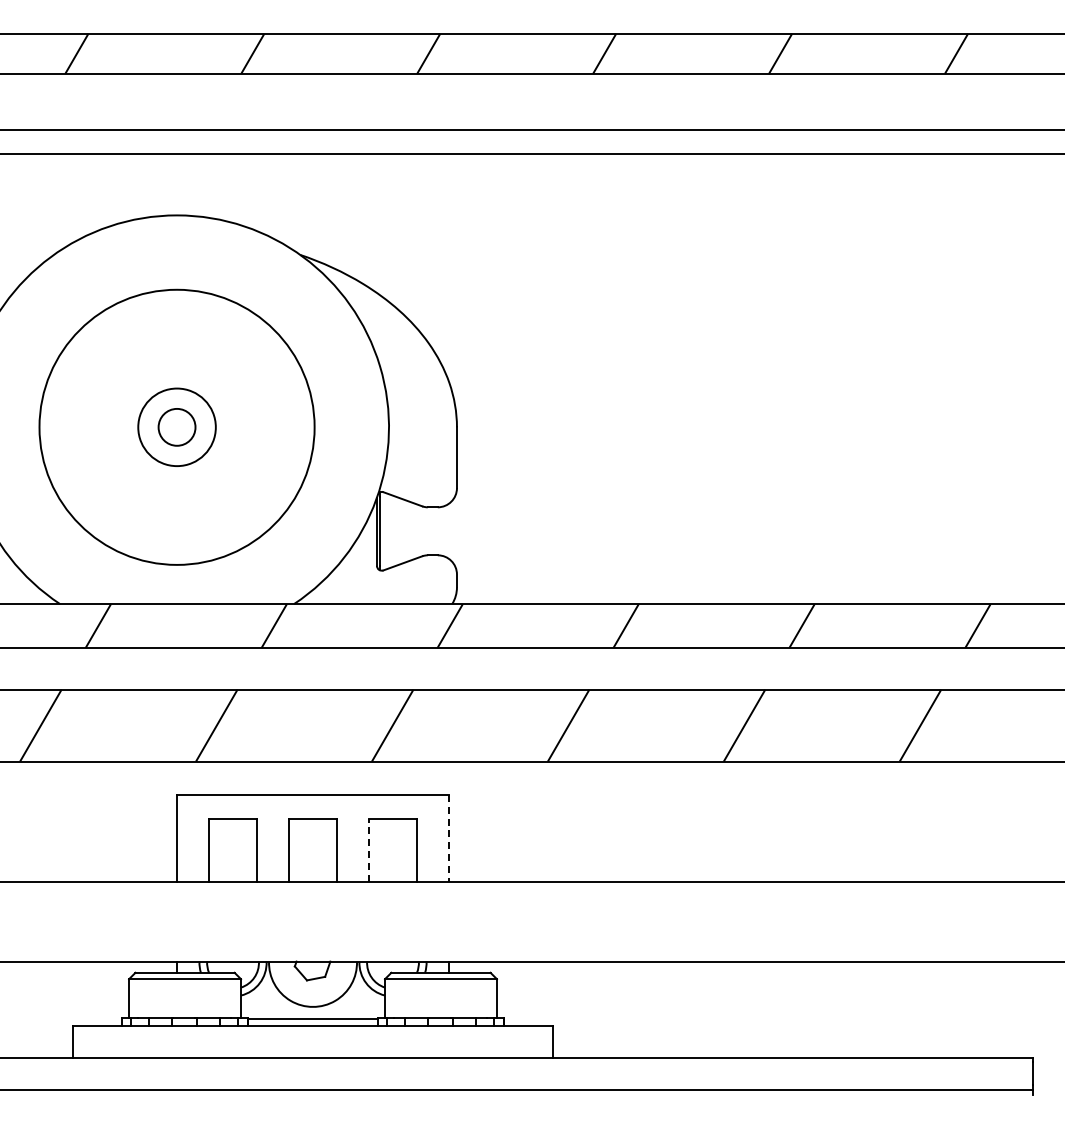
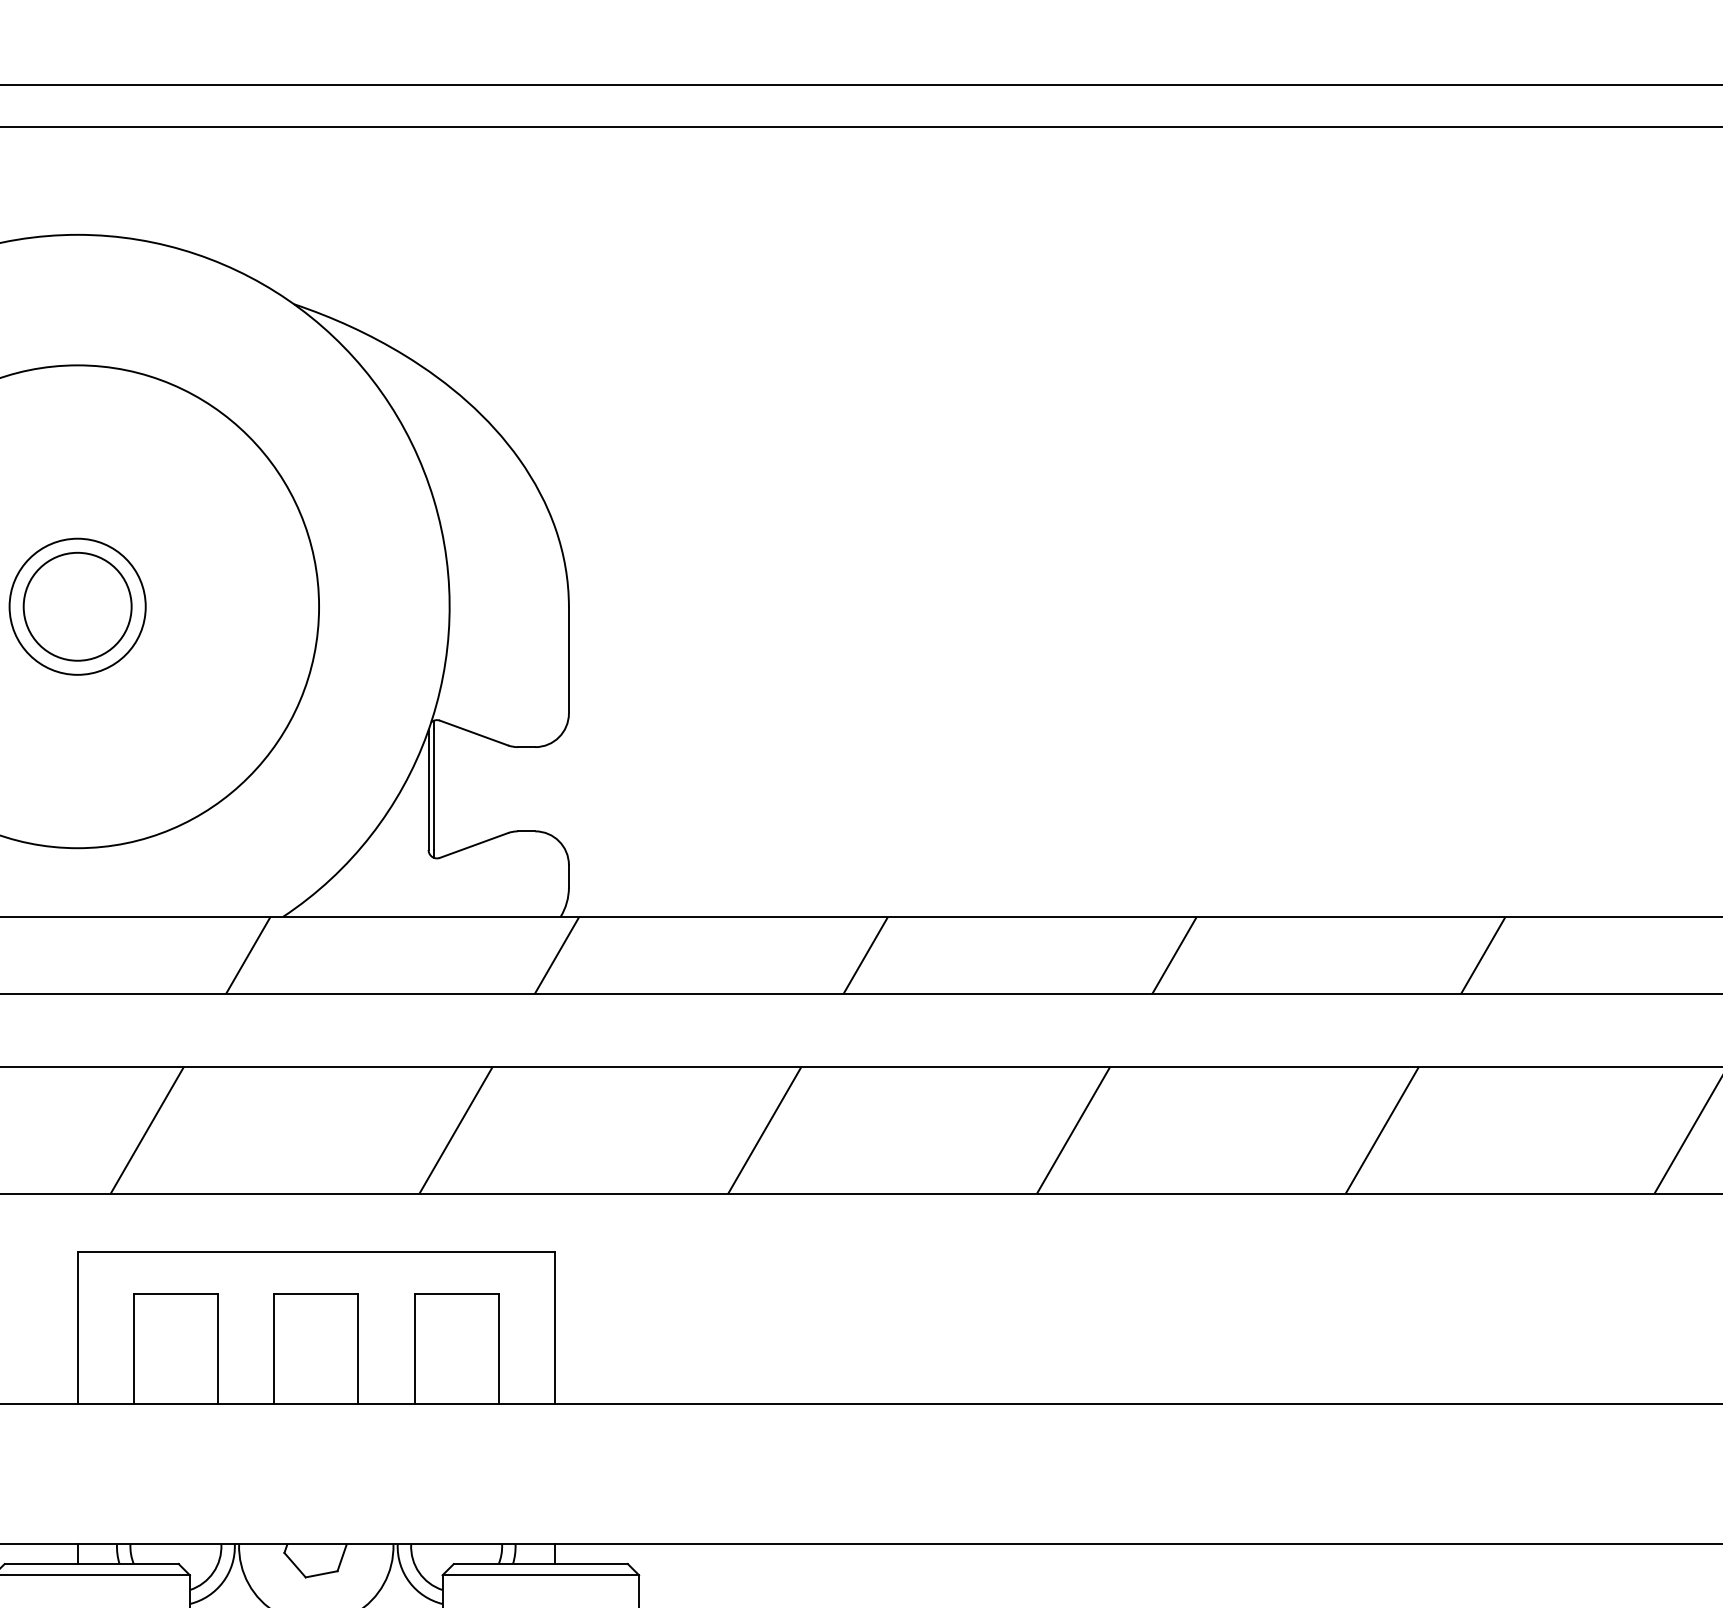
circle: (176, 427) -> (76, 607), size x1.67
line: (448, 838) -> (554, 1328), dashed -> solid
line: (369, 849) -> (415, 1347), dashed -> solid

